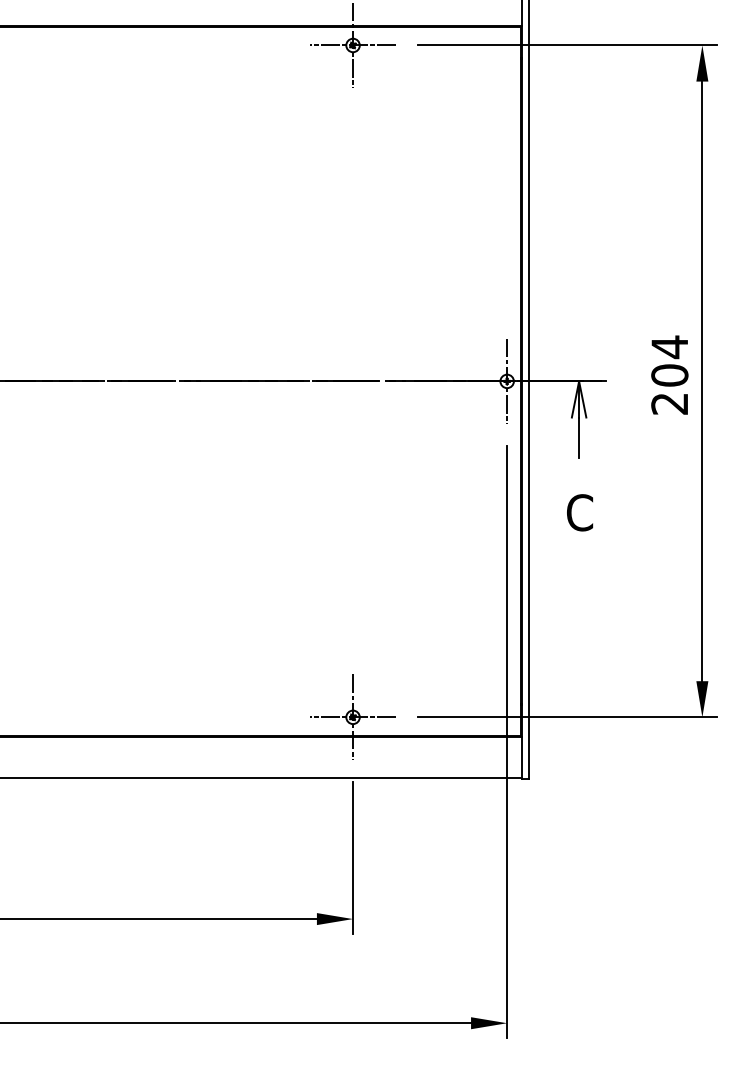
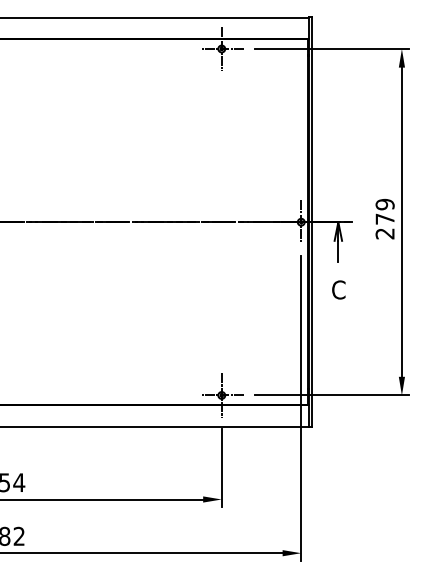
text: (668, 360) -> (384, 211), 204 -> 279

